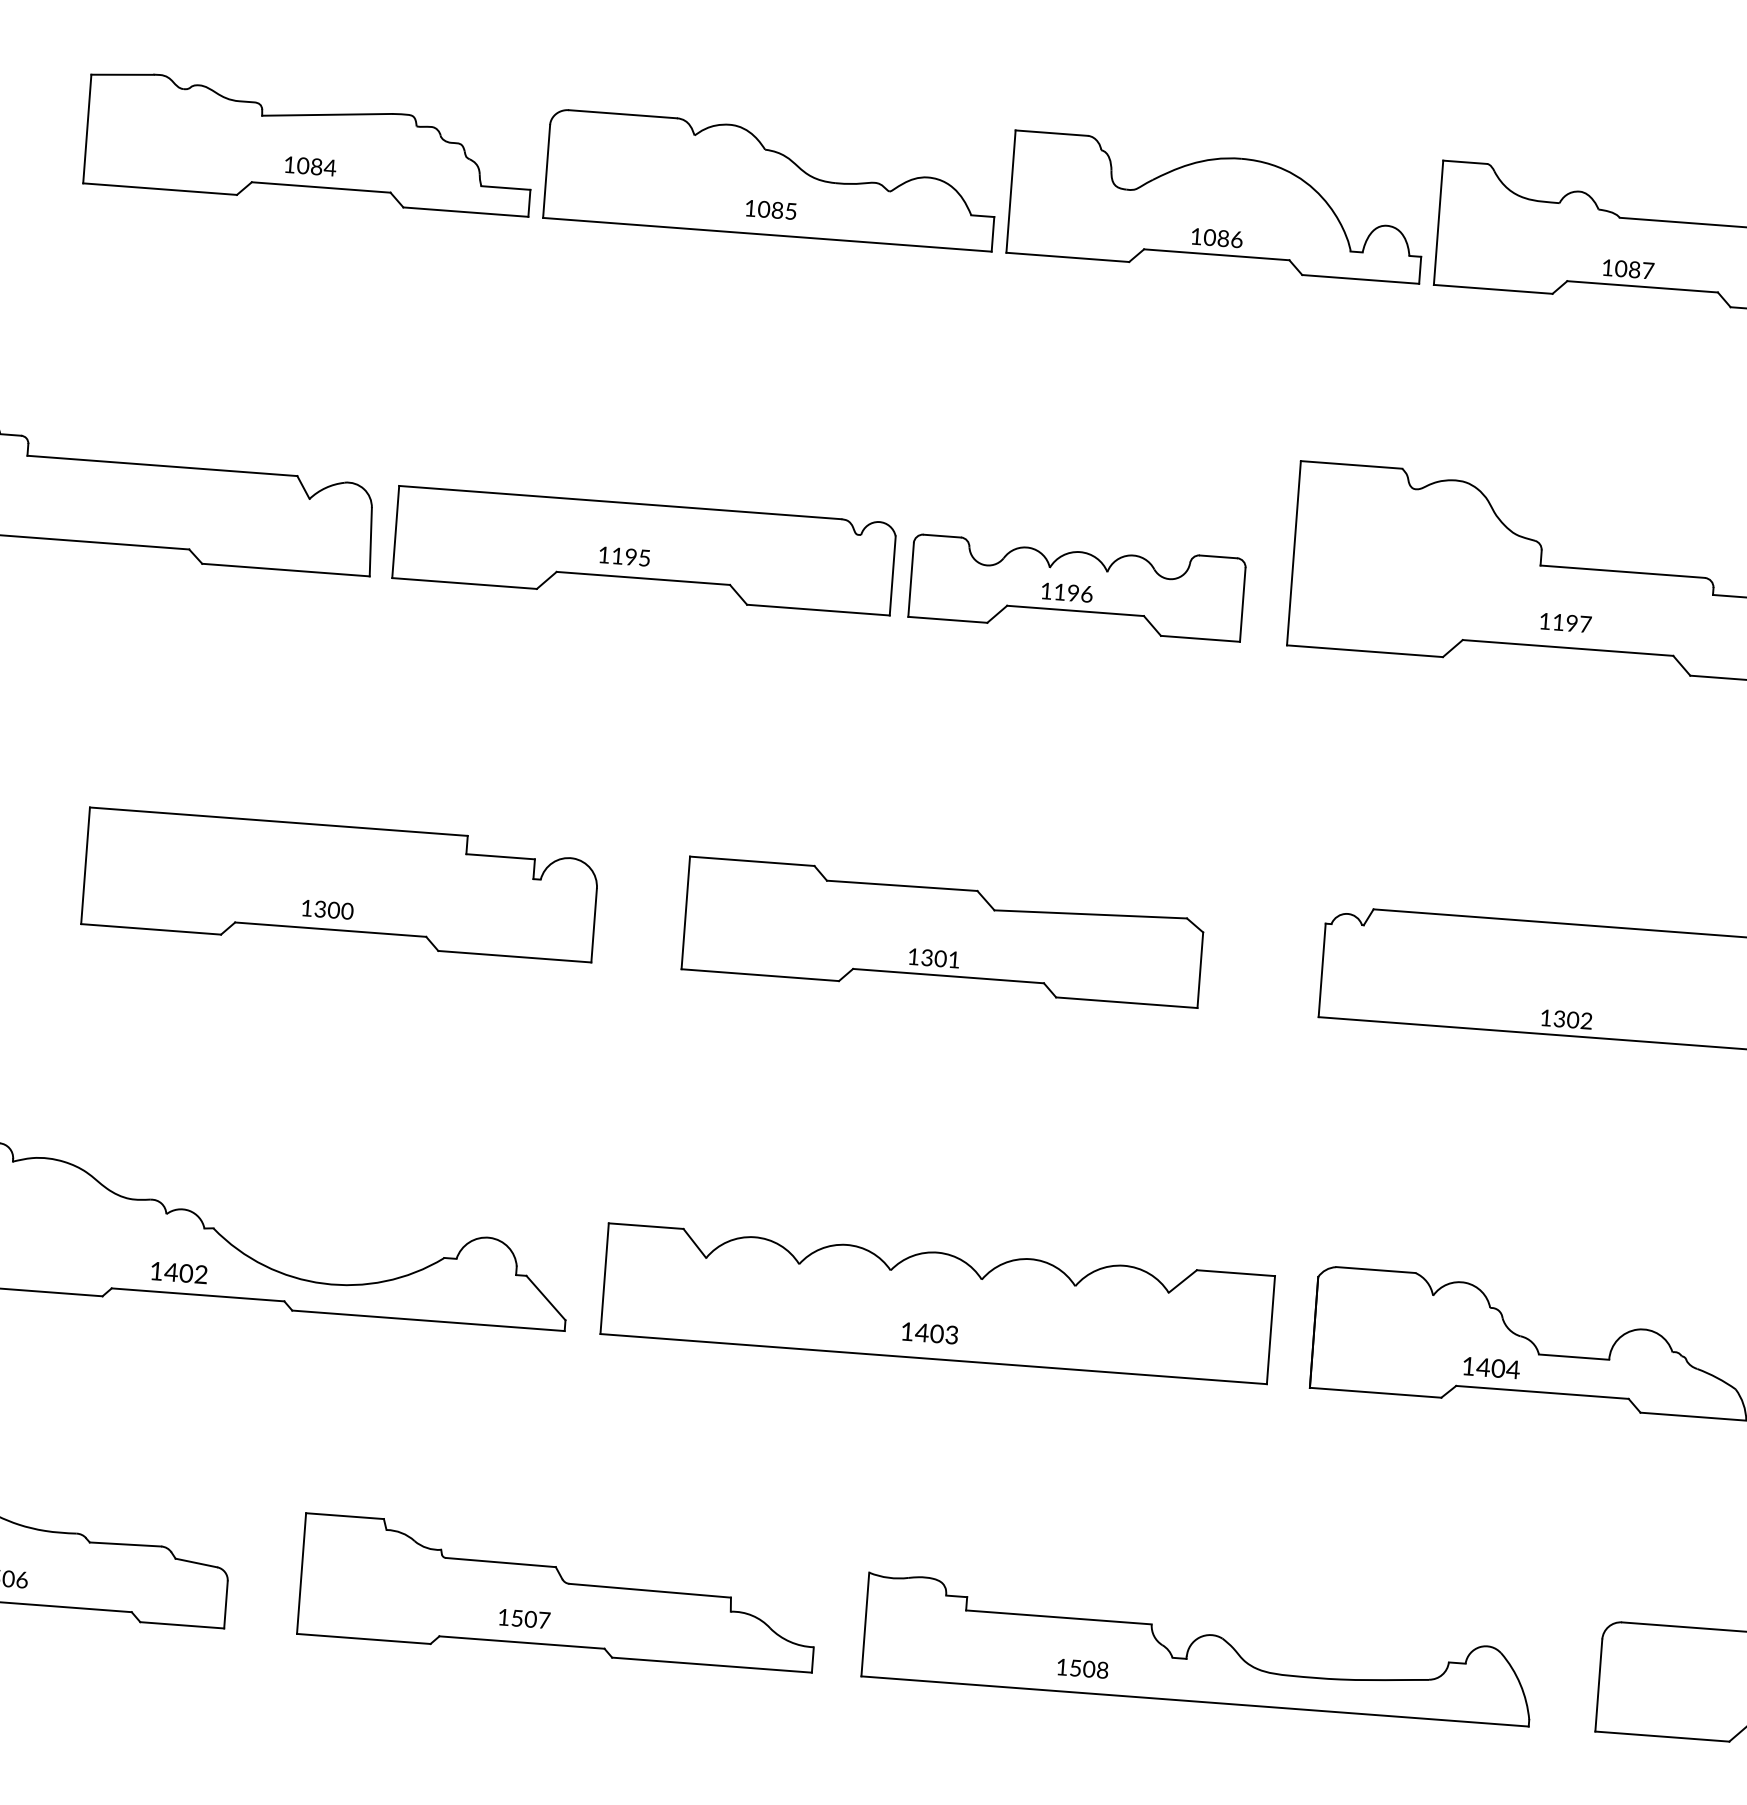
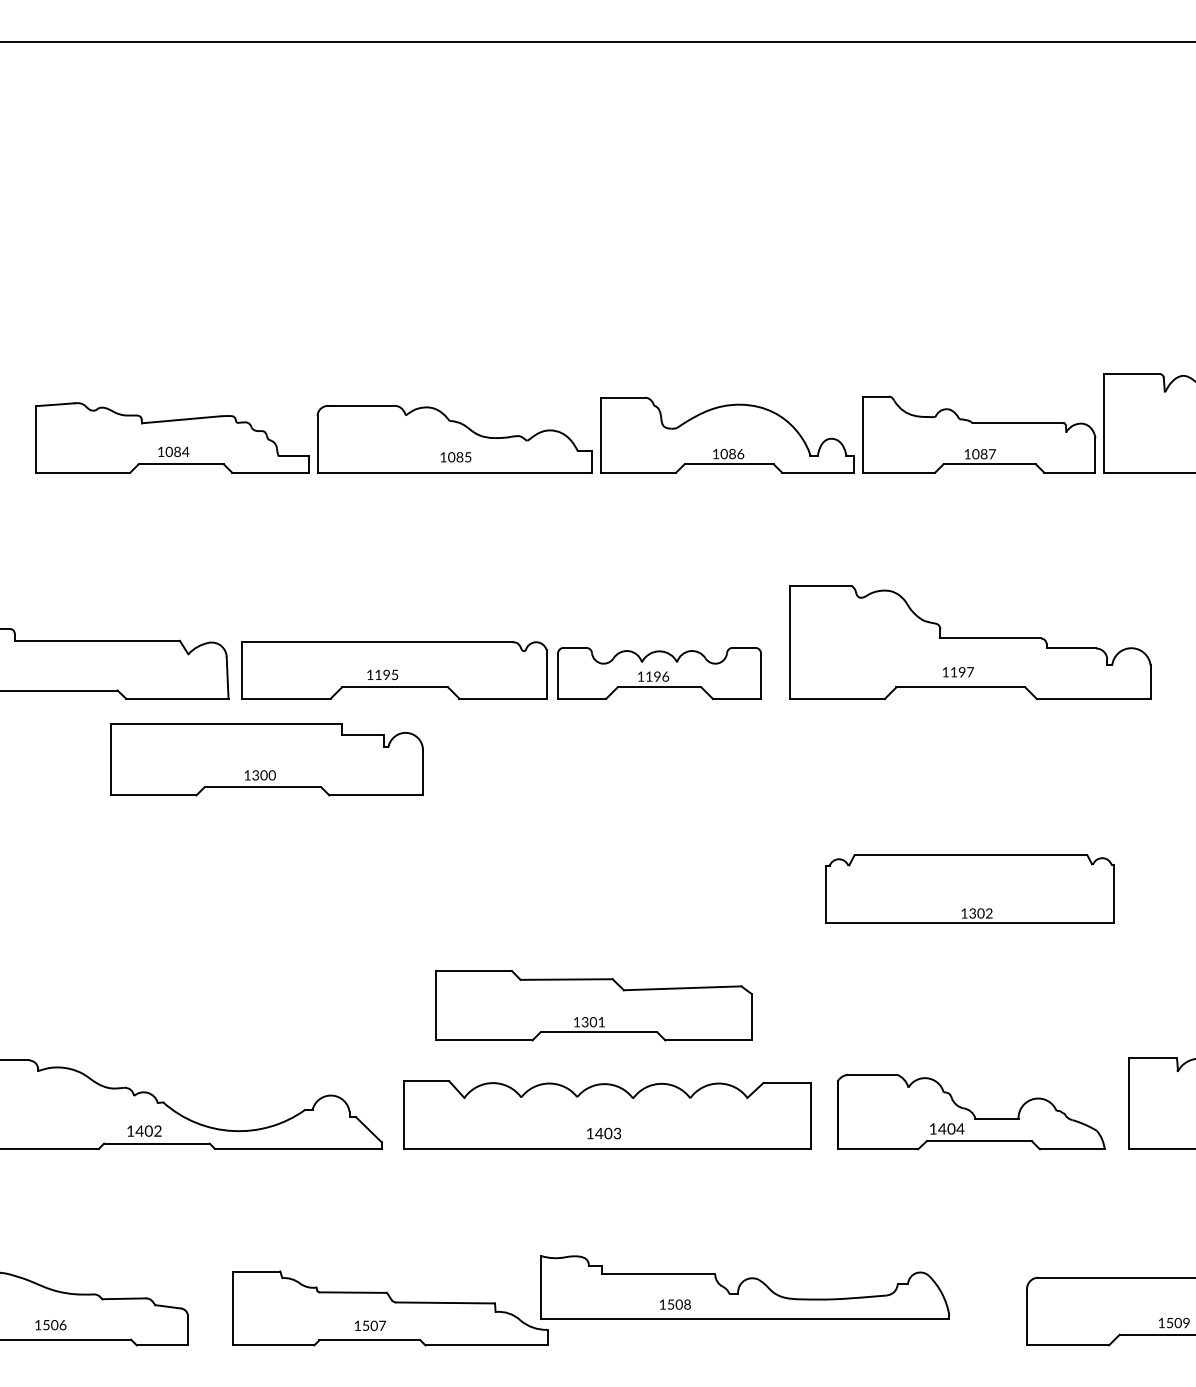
part: (339, 884) -> (266, 759), moved
part: (942, 931) -> (593, 1005), moved
part: (1199, 1649) -> (745, 1287), moved

